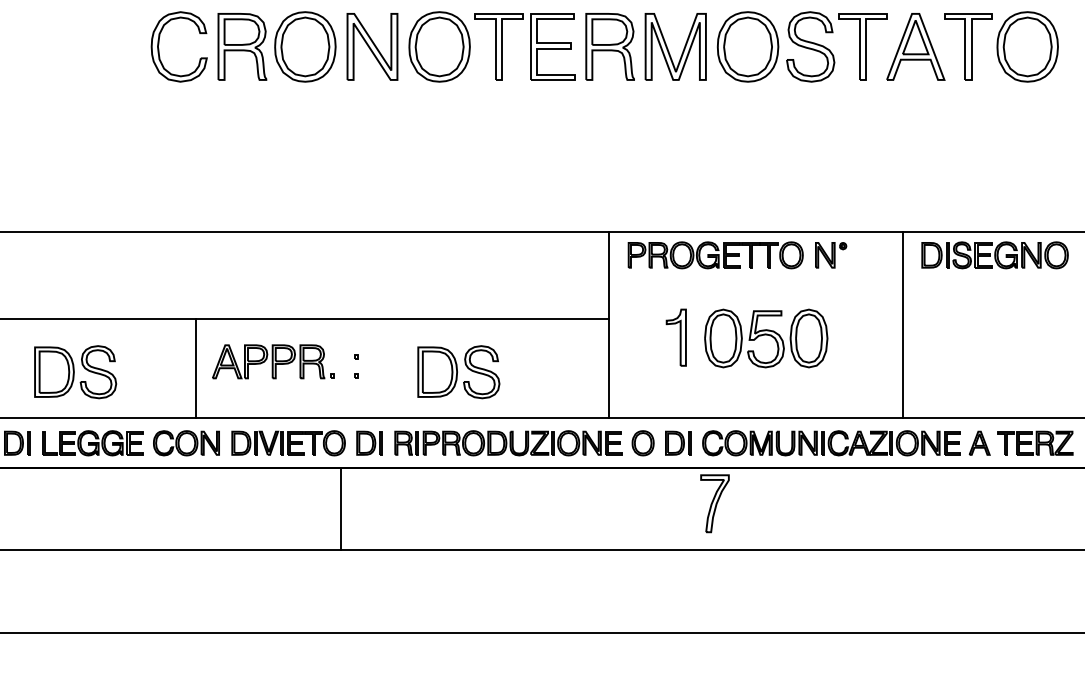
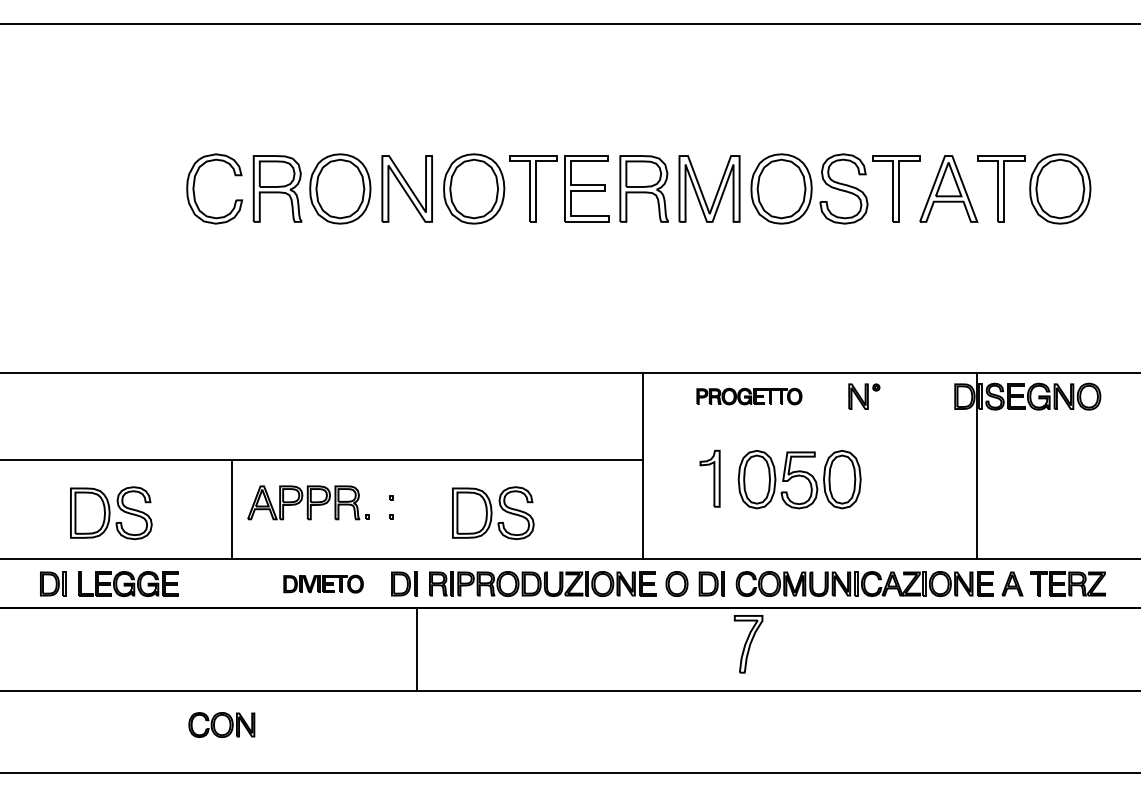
part: (715, 255) -> (749, 396), size x0.6
line: (903, 324) -> (977, 465), moved
part: (186, 443) -> (221, 725), moved
part: (288, 443) -> (323, 584), size x0.7
line: (340, 508) -> (416, 649), moved

